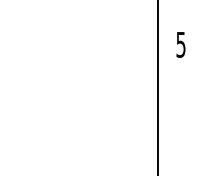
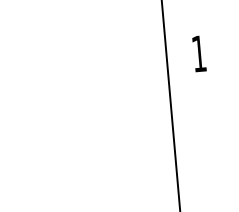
text: (180, 44) -> (198, 53), 5 -> 1

